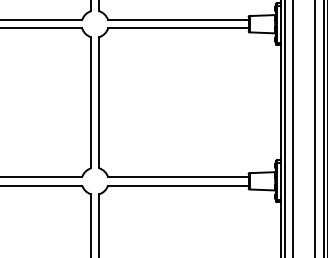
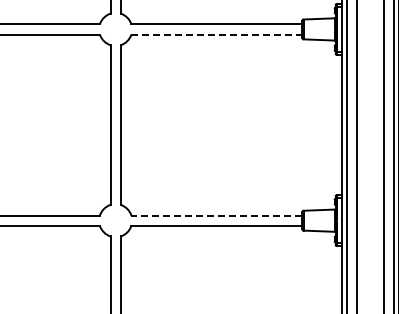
line: (177, 28) -> (216, 34), solid -> dashed
line: (177, 177) -> (216, 215), solid -> dashed

